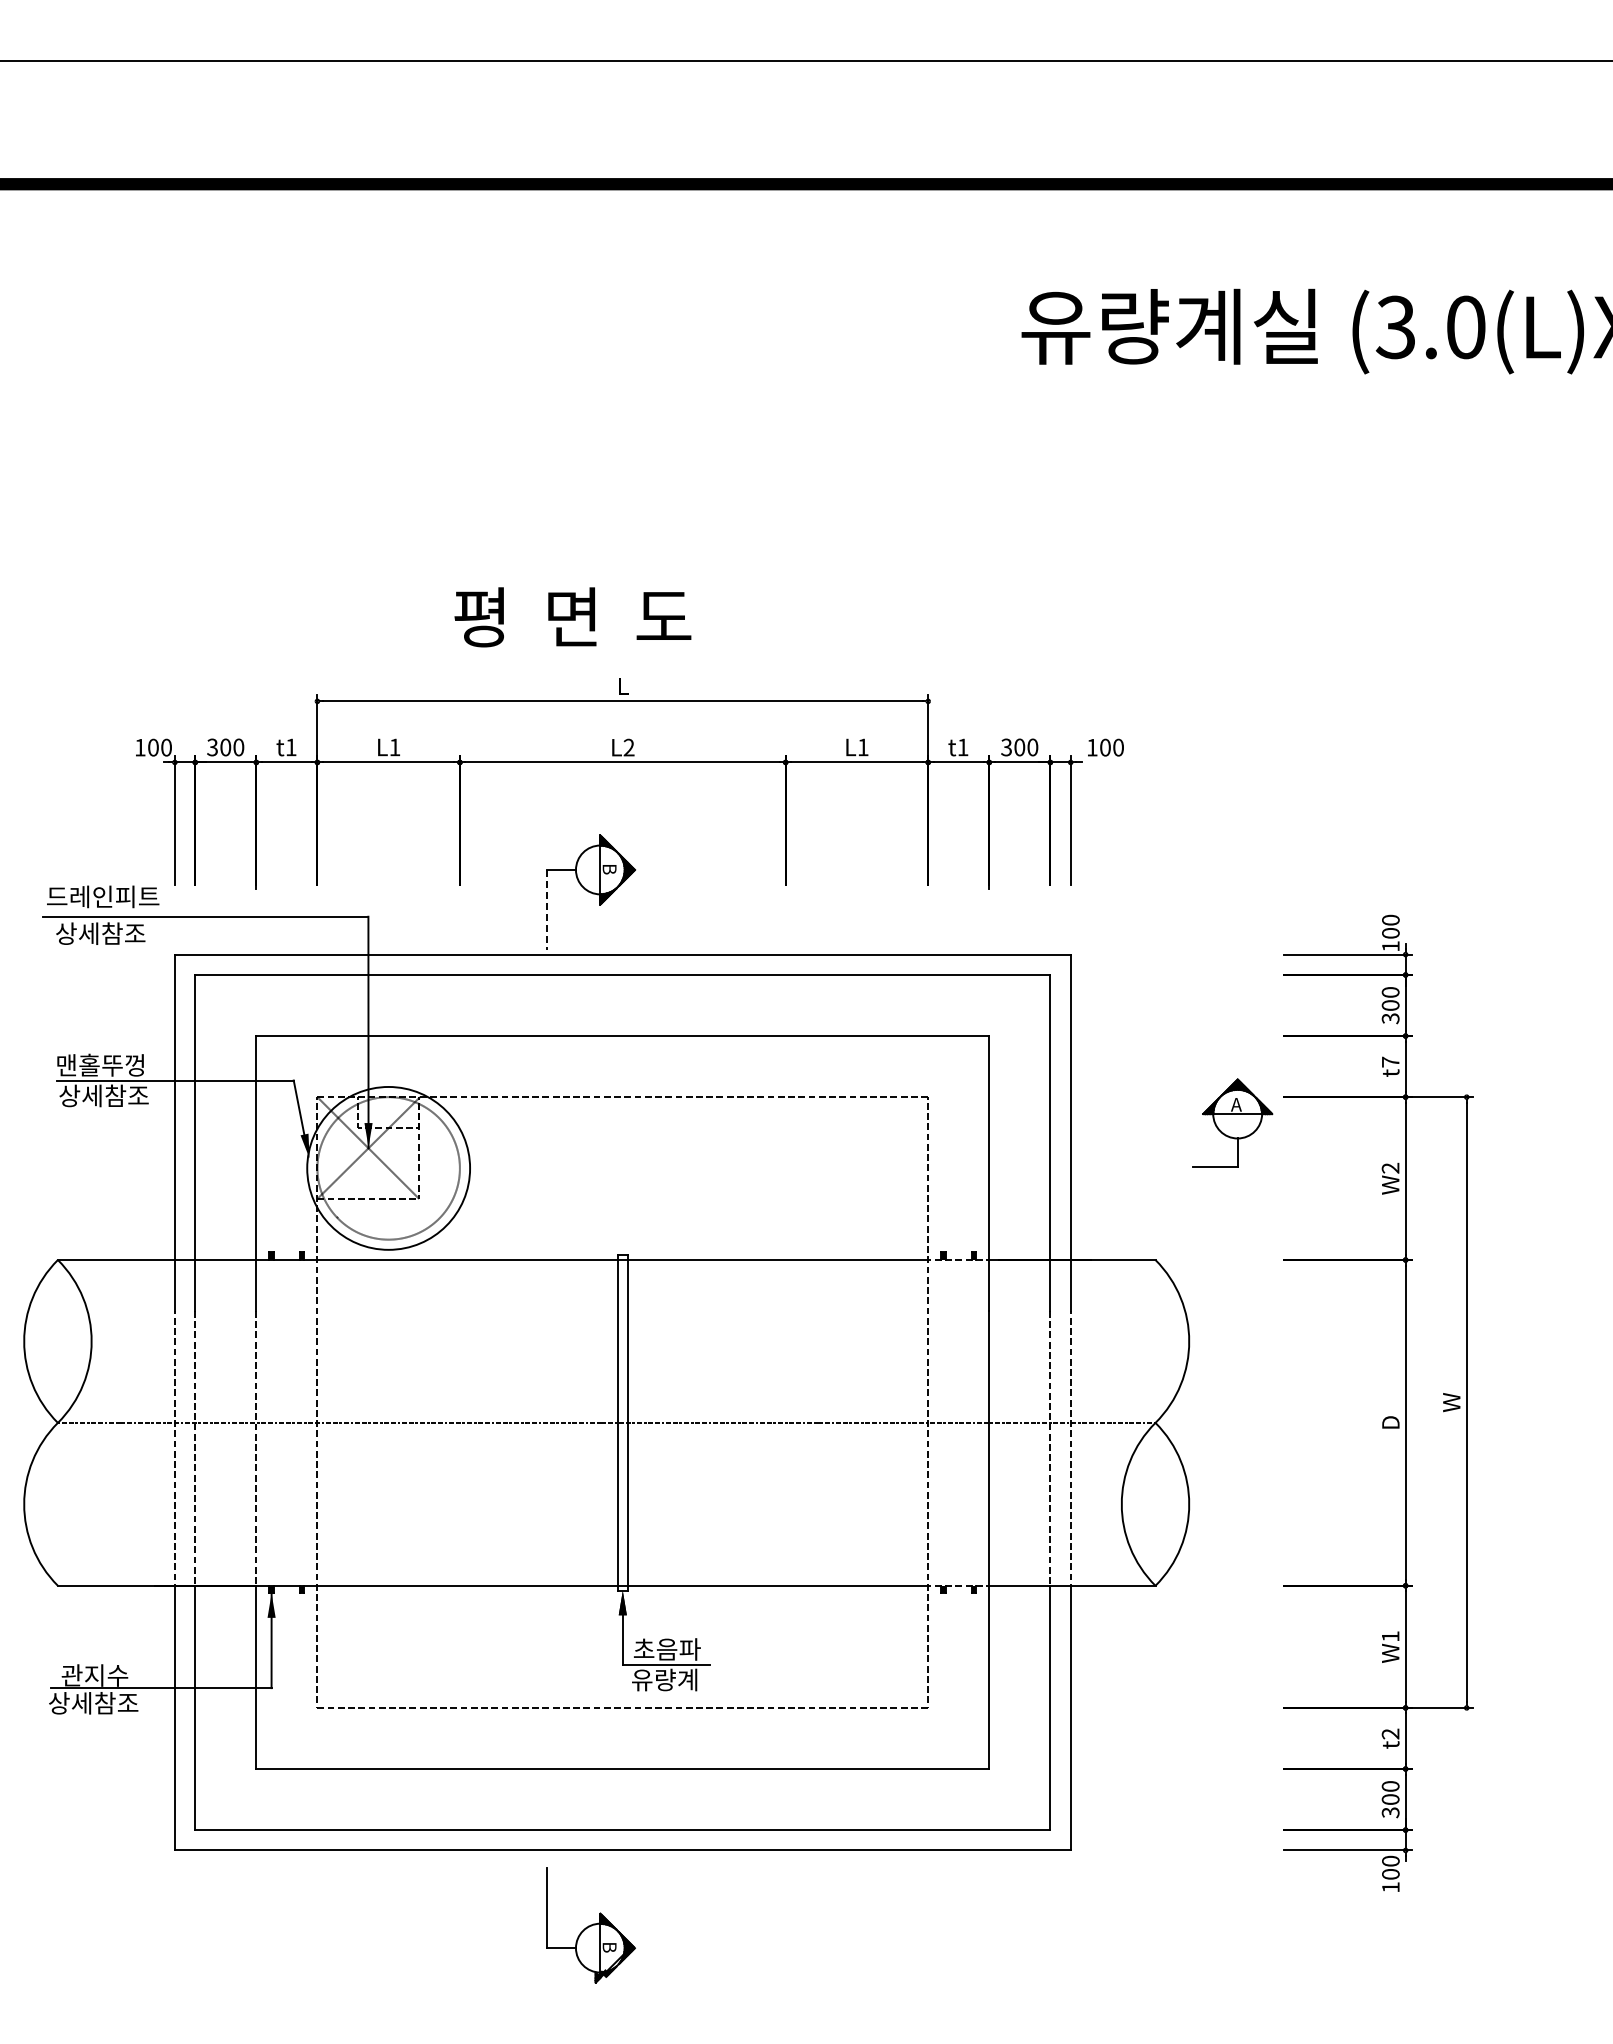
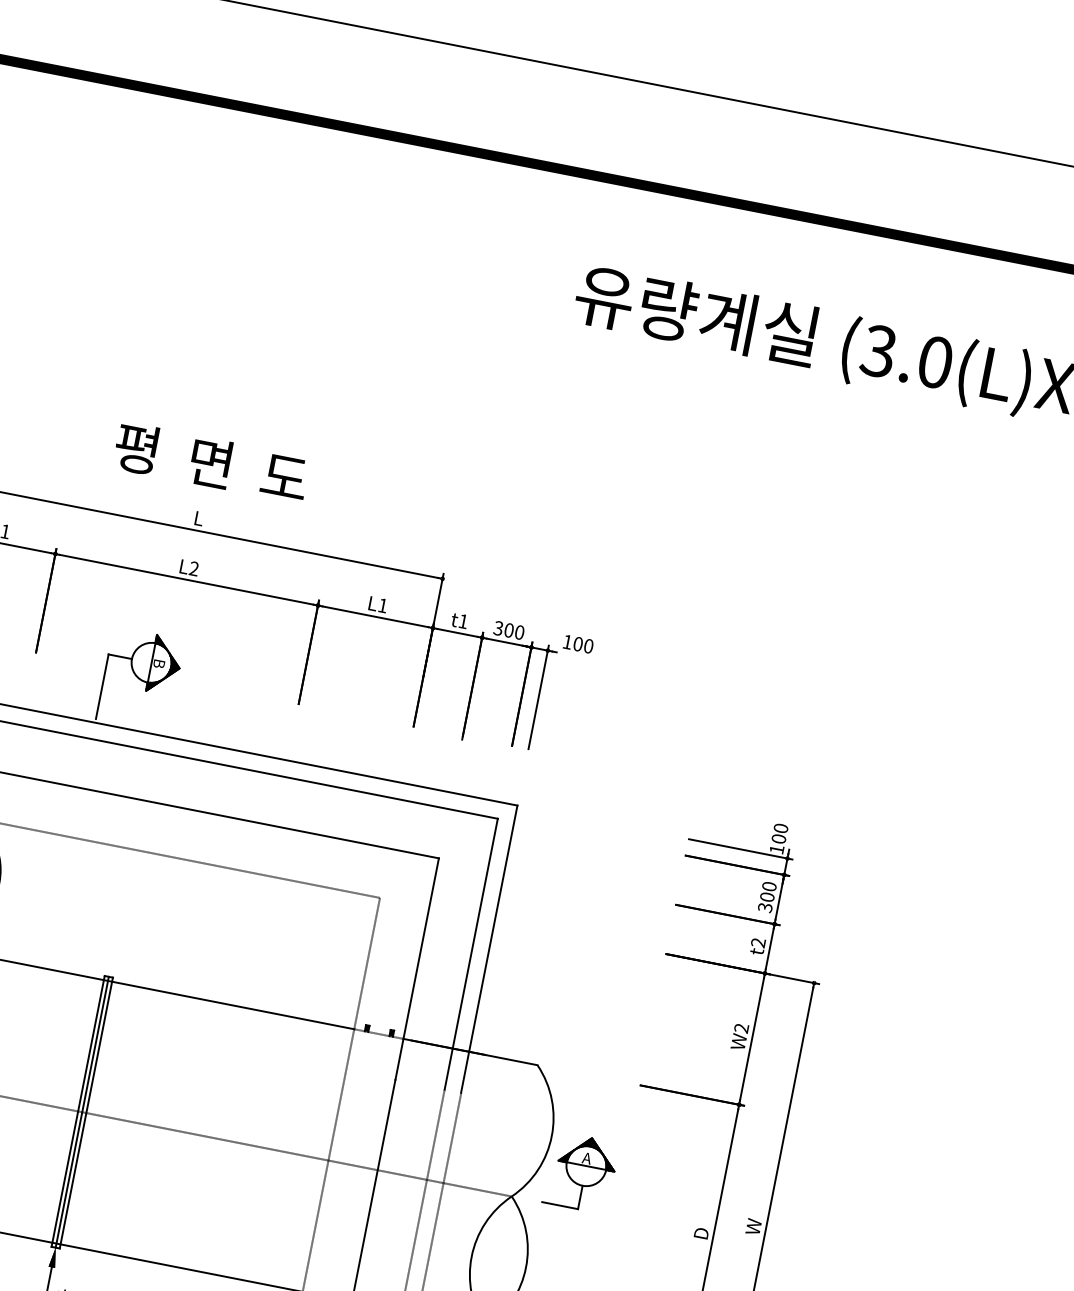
text: (572, 617) -> (211, 463), moved
line: (547, 910) -> (102, 687), dashed -> solid
text: (1390, 1061) -> (758, 942), t7 -> t2
part: (1232, 1122) -> (580, 1172), moved
line: (622, 1422) -> (82, 1111), added

